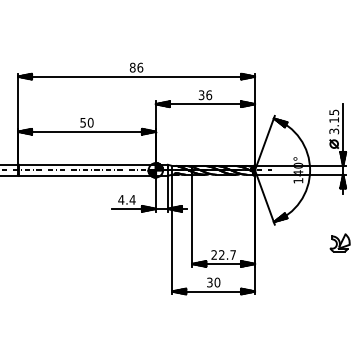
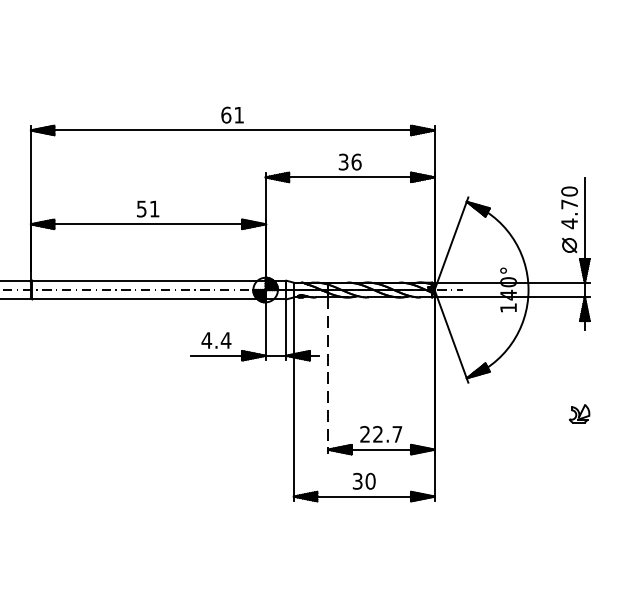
text: (136, 67) -> (232, 114), 86 -> 61
text: (334, 121) -> (570, 206), 3.15 -> 4.70
text: (90, 122) -> (154, 208), 50 -> 51
line: (192, 221) -> (328, 377), solid -> dashed
part: (339, 242) -> (578, 413), size x0.6

